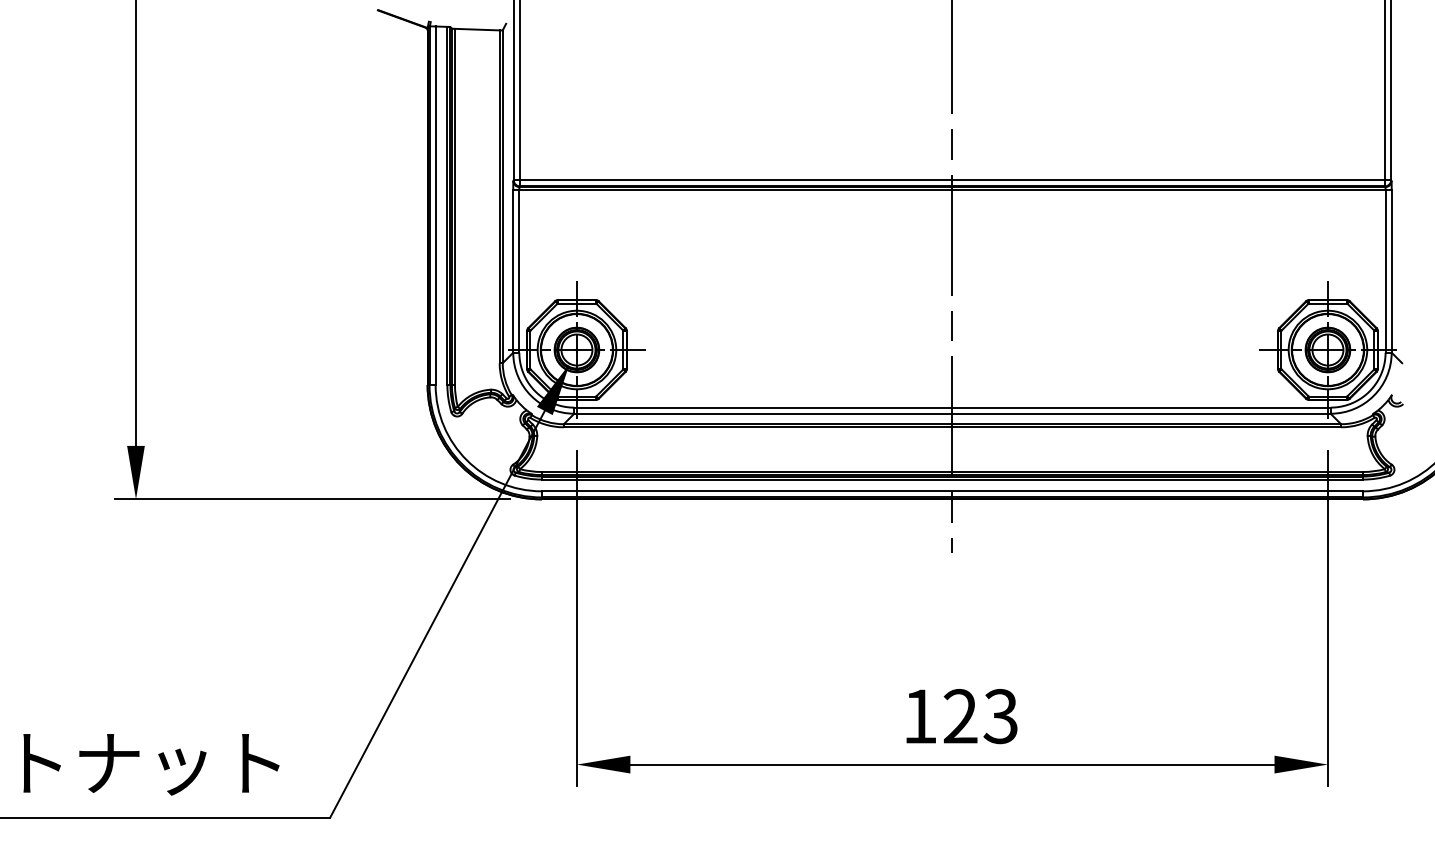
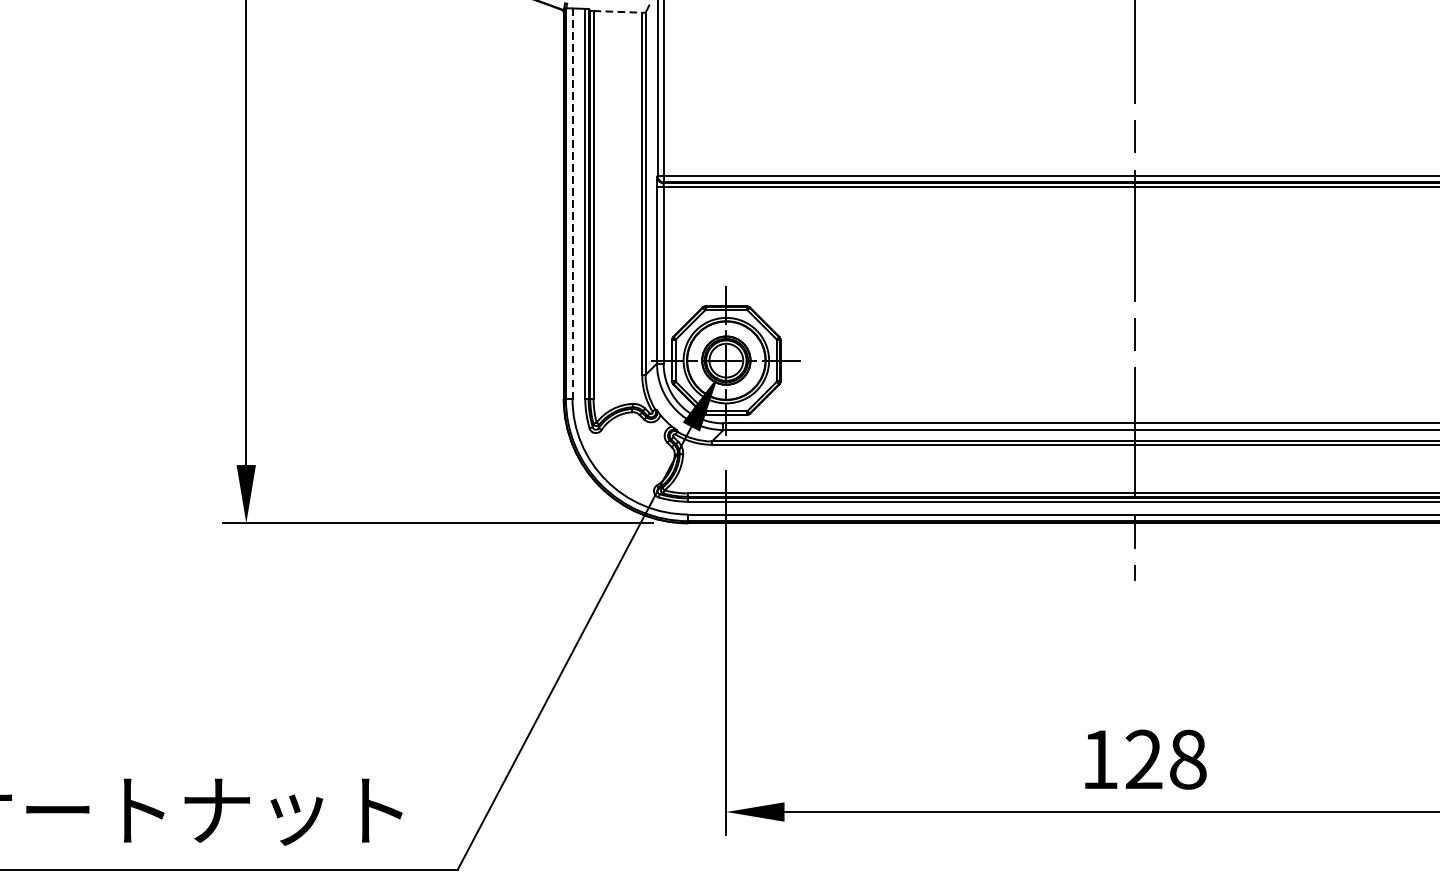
line: (477, 29) -> (618, 11), solid -> dashed
line: (435, 206) -> (572, 204), solid -> dashed
text: (1000, 716) -> (1187, 759), 123 -> 128

